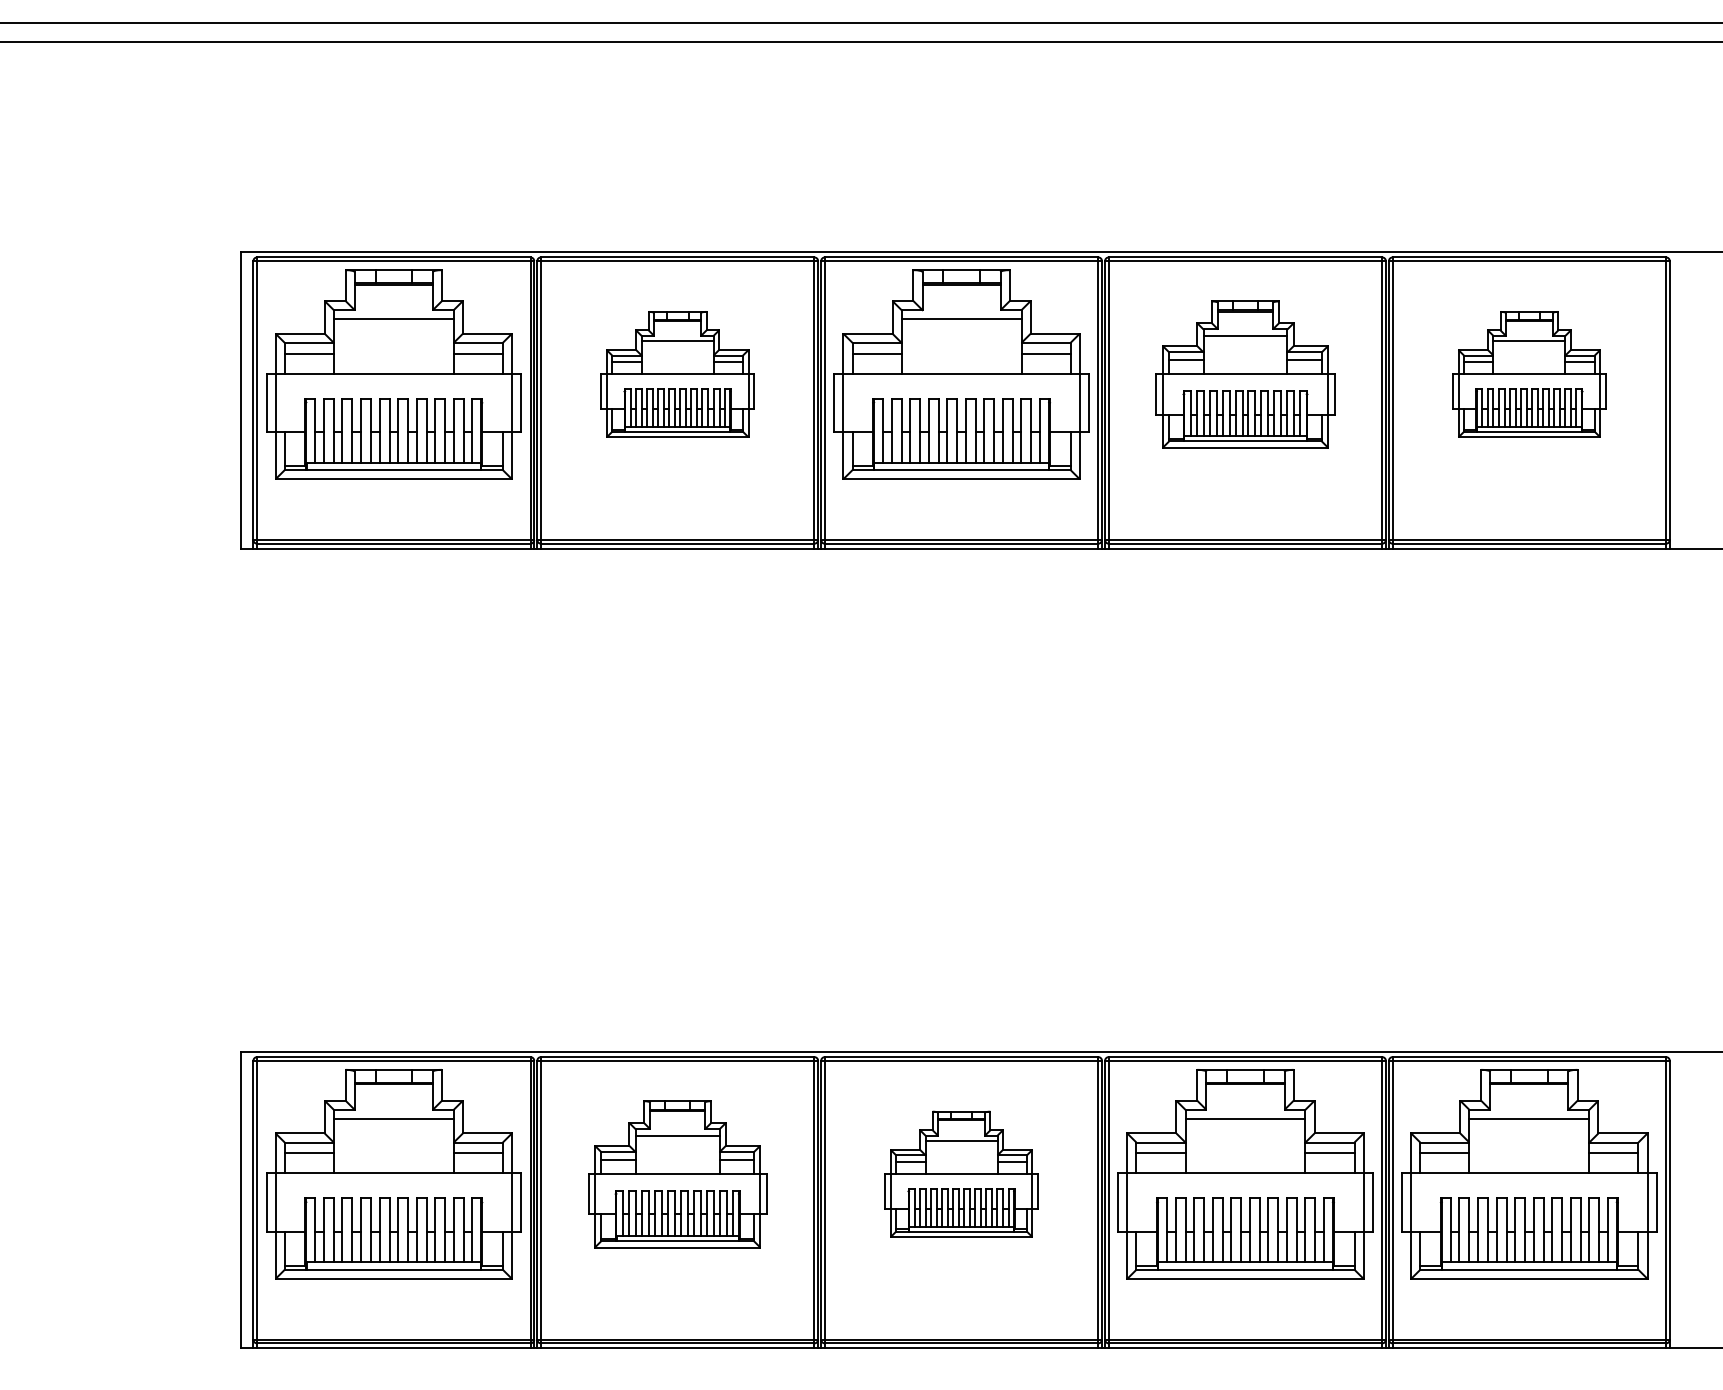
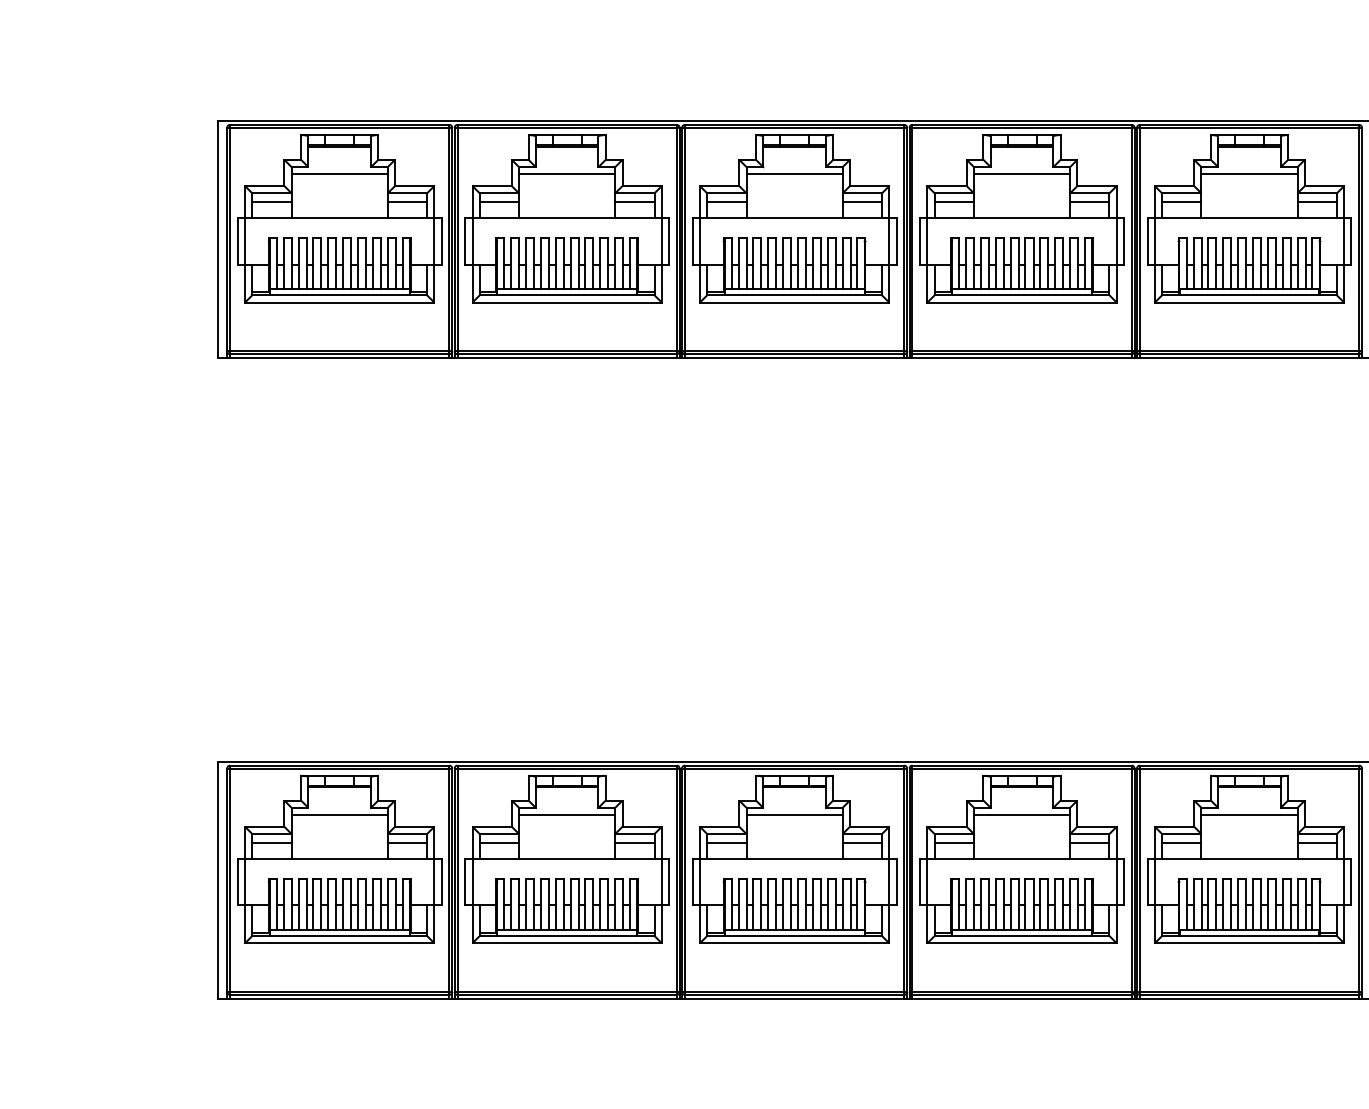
part: (677, 374) -> (566, 218), size x1.67
part: (1245, 374) -> (1022, 218), size x1.43
part: (1529, 374) -> (1249, 218), size x1.67
part: (677, 1174) -> (566, 859), size x1.43
part: (961, 1174) -> (794, 859), size x1.67

